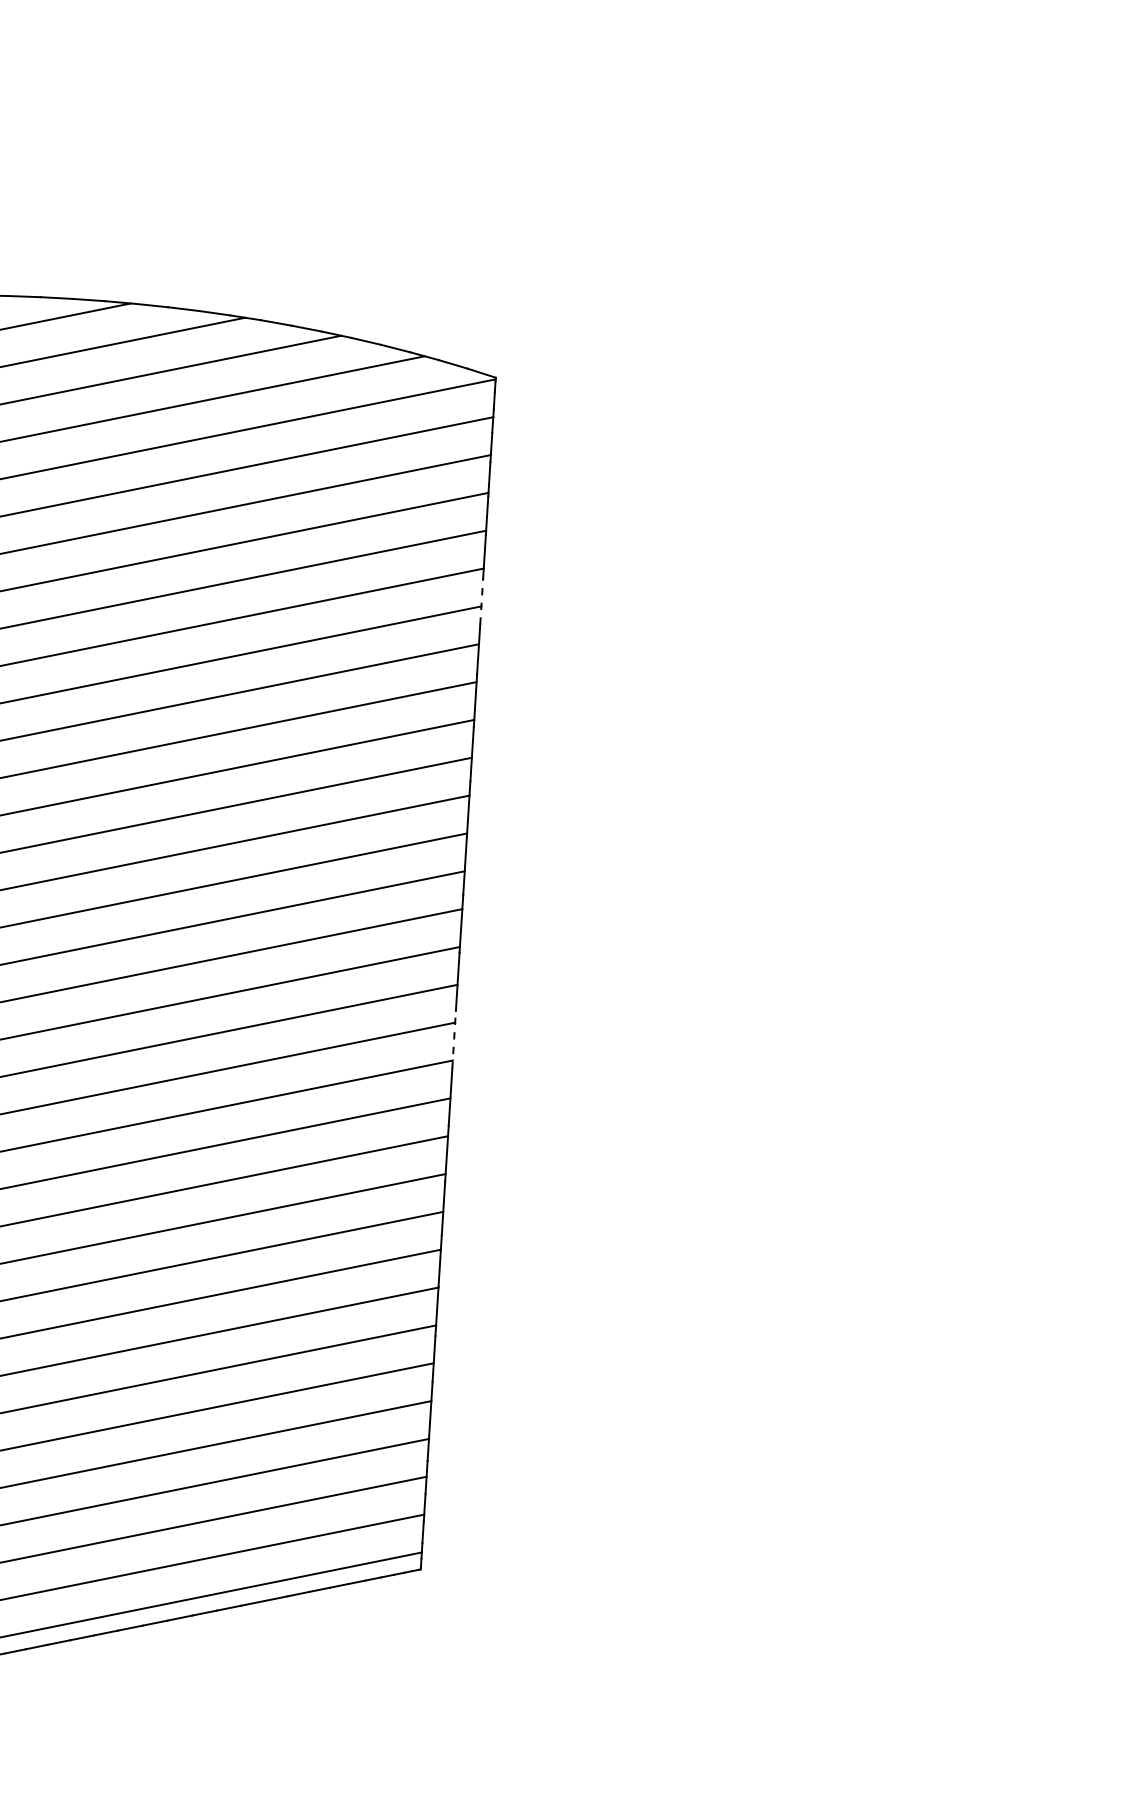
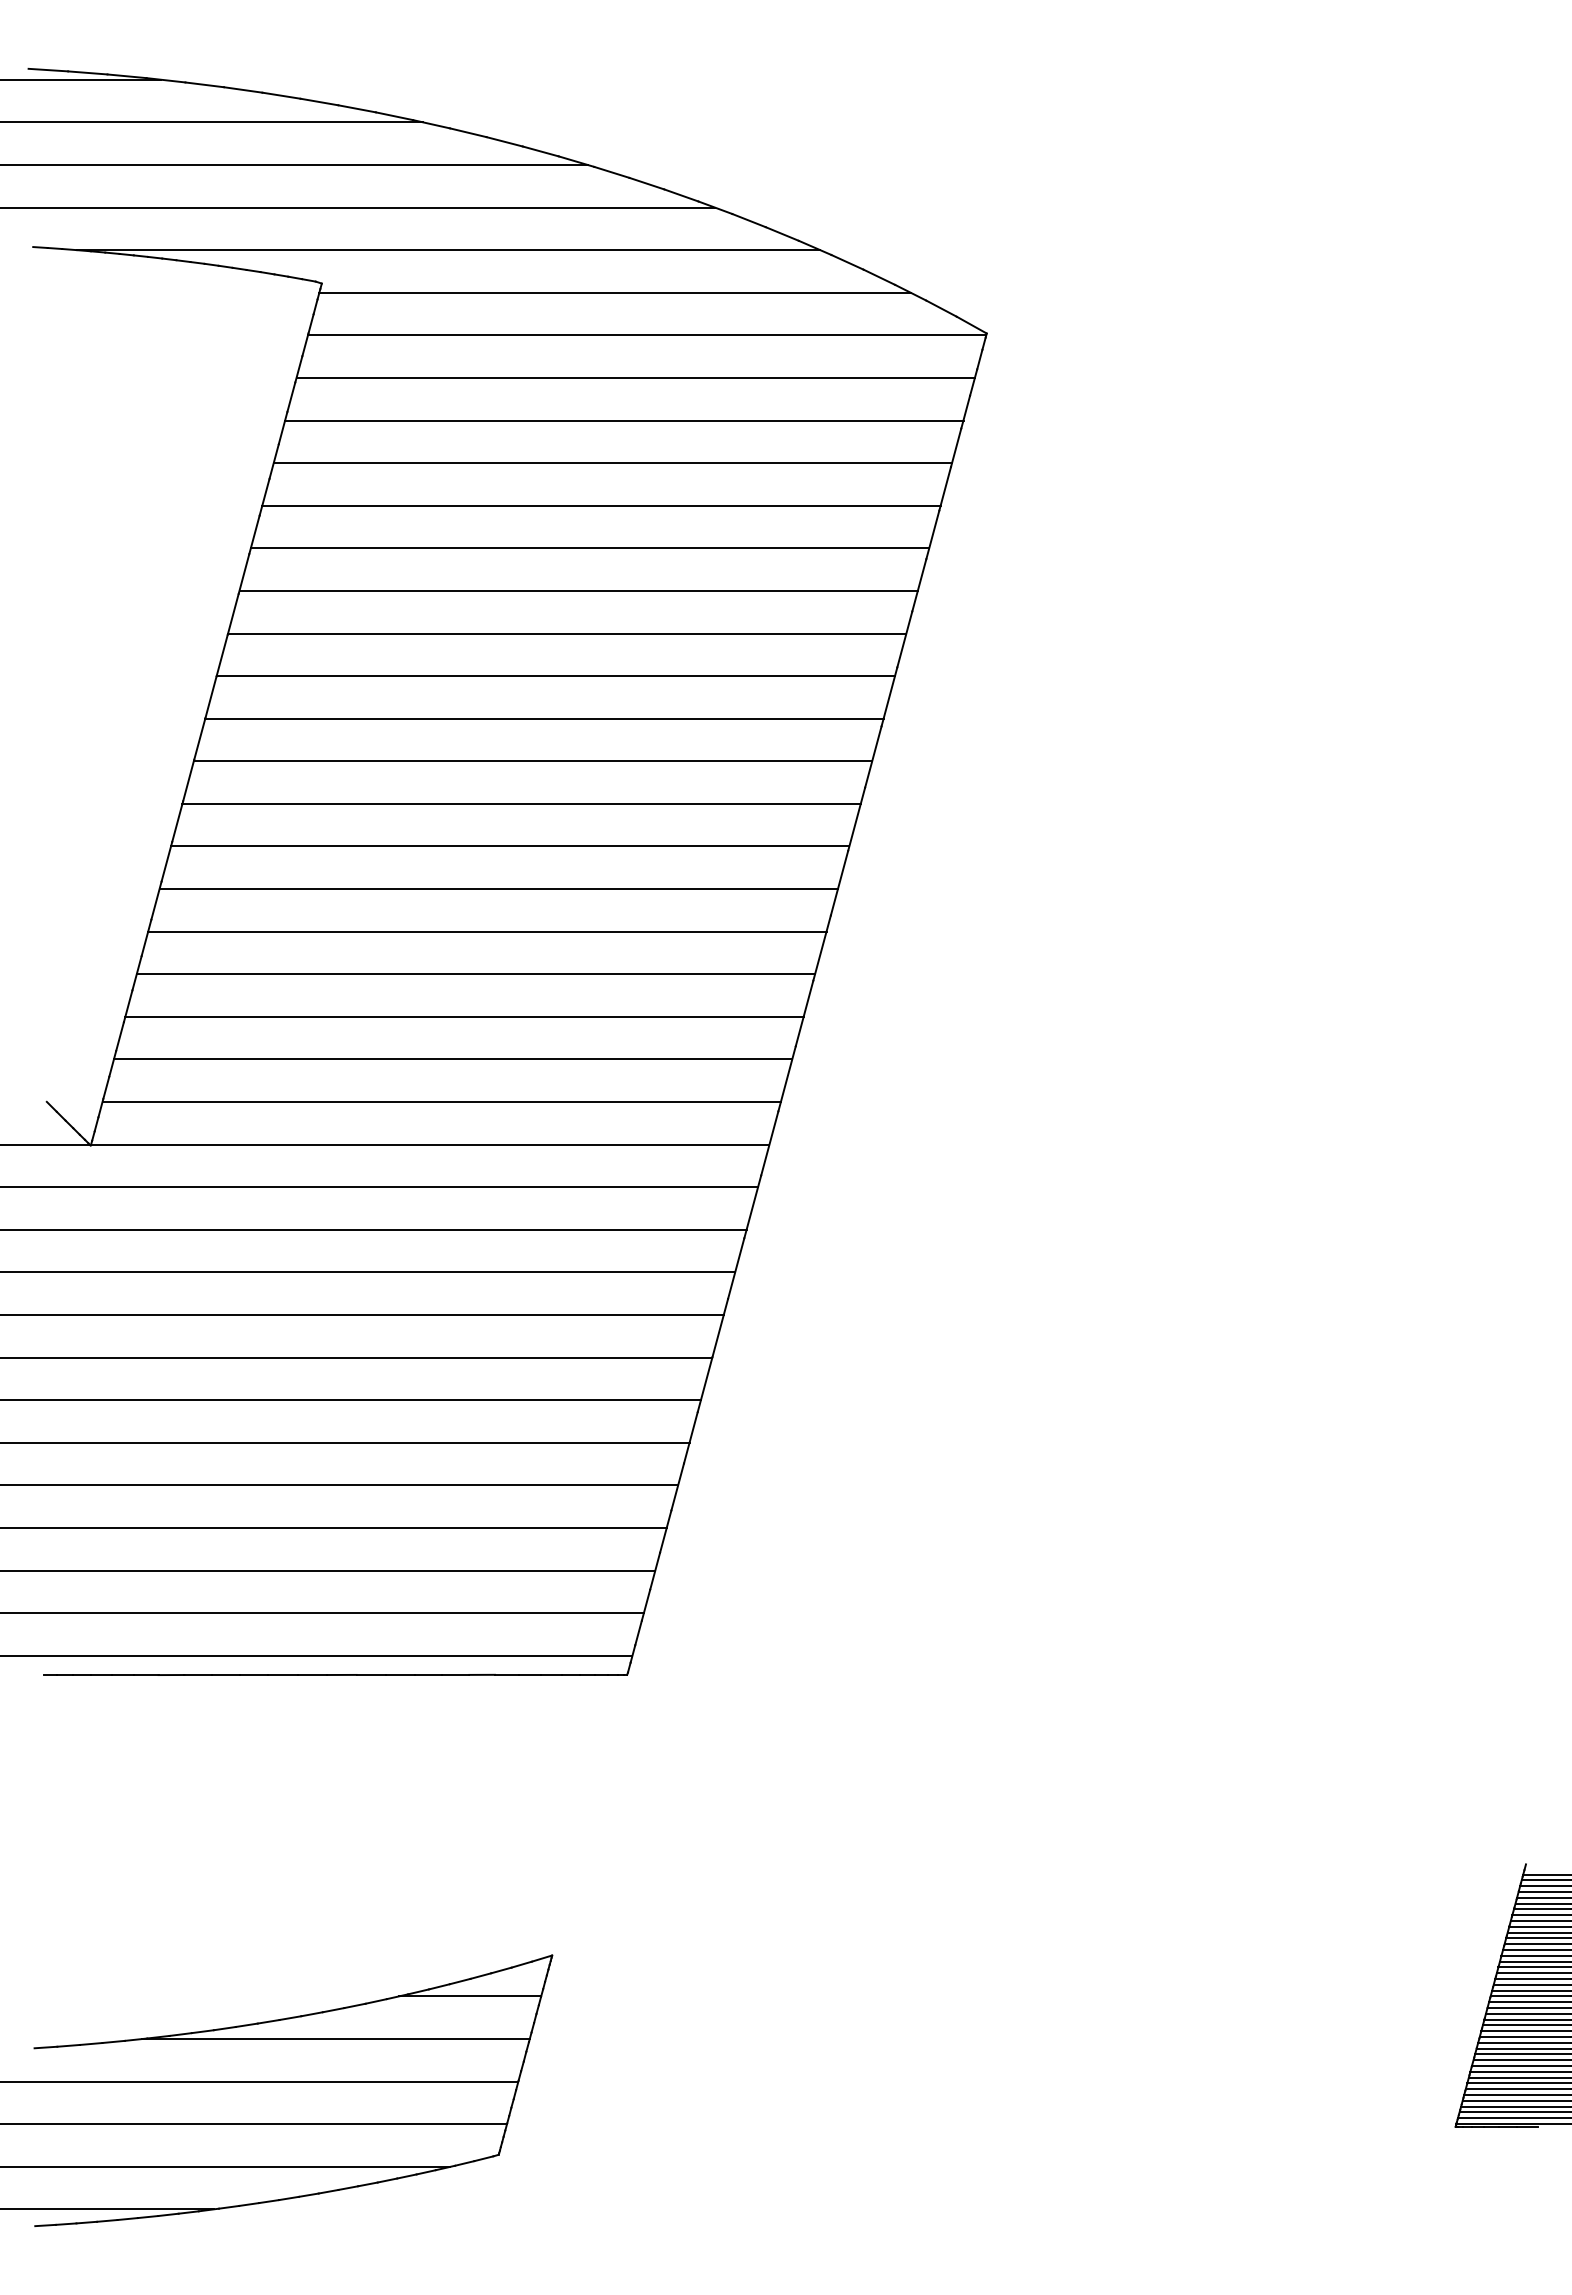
line: (481, 600) -> (919, 584), dashed -> solid
line: (454, 1039) -> (787, 1078), dashed -> solid

